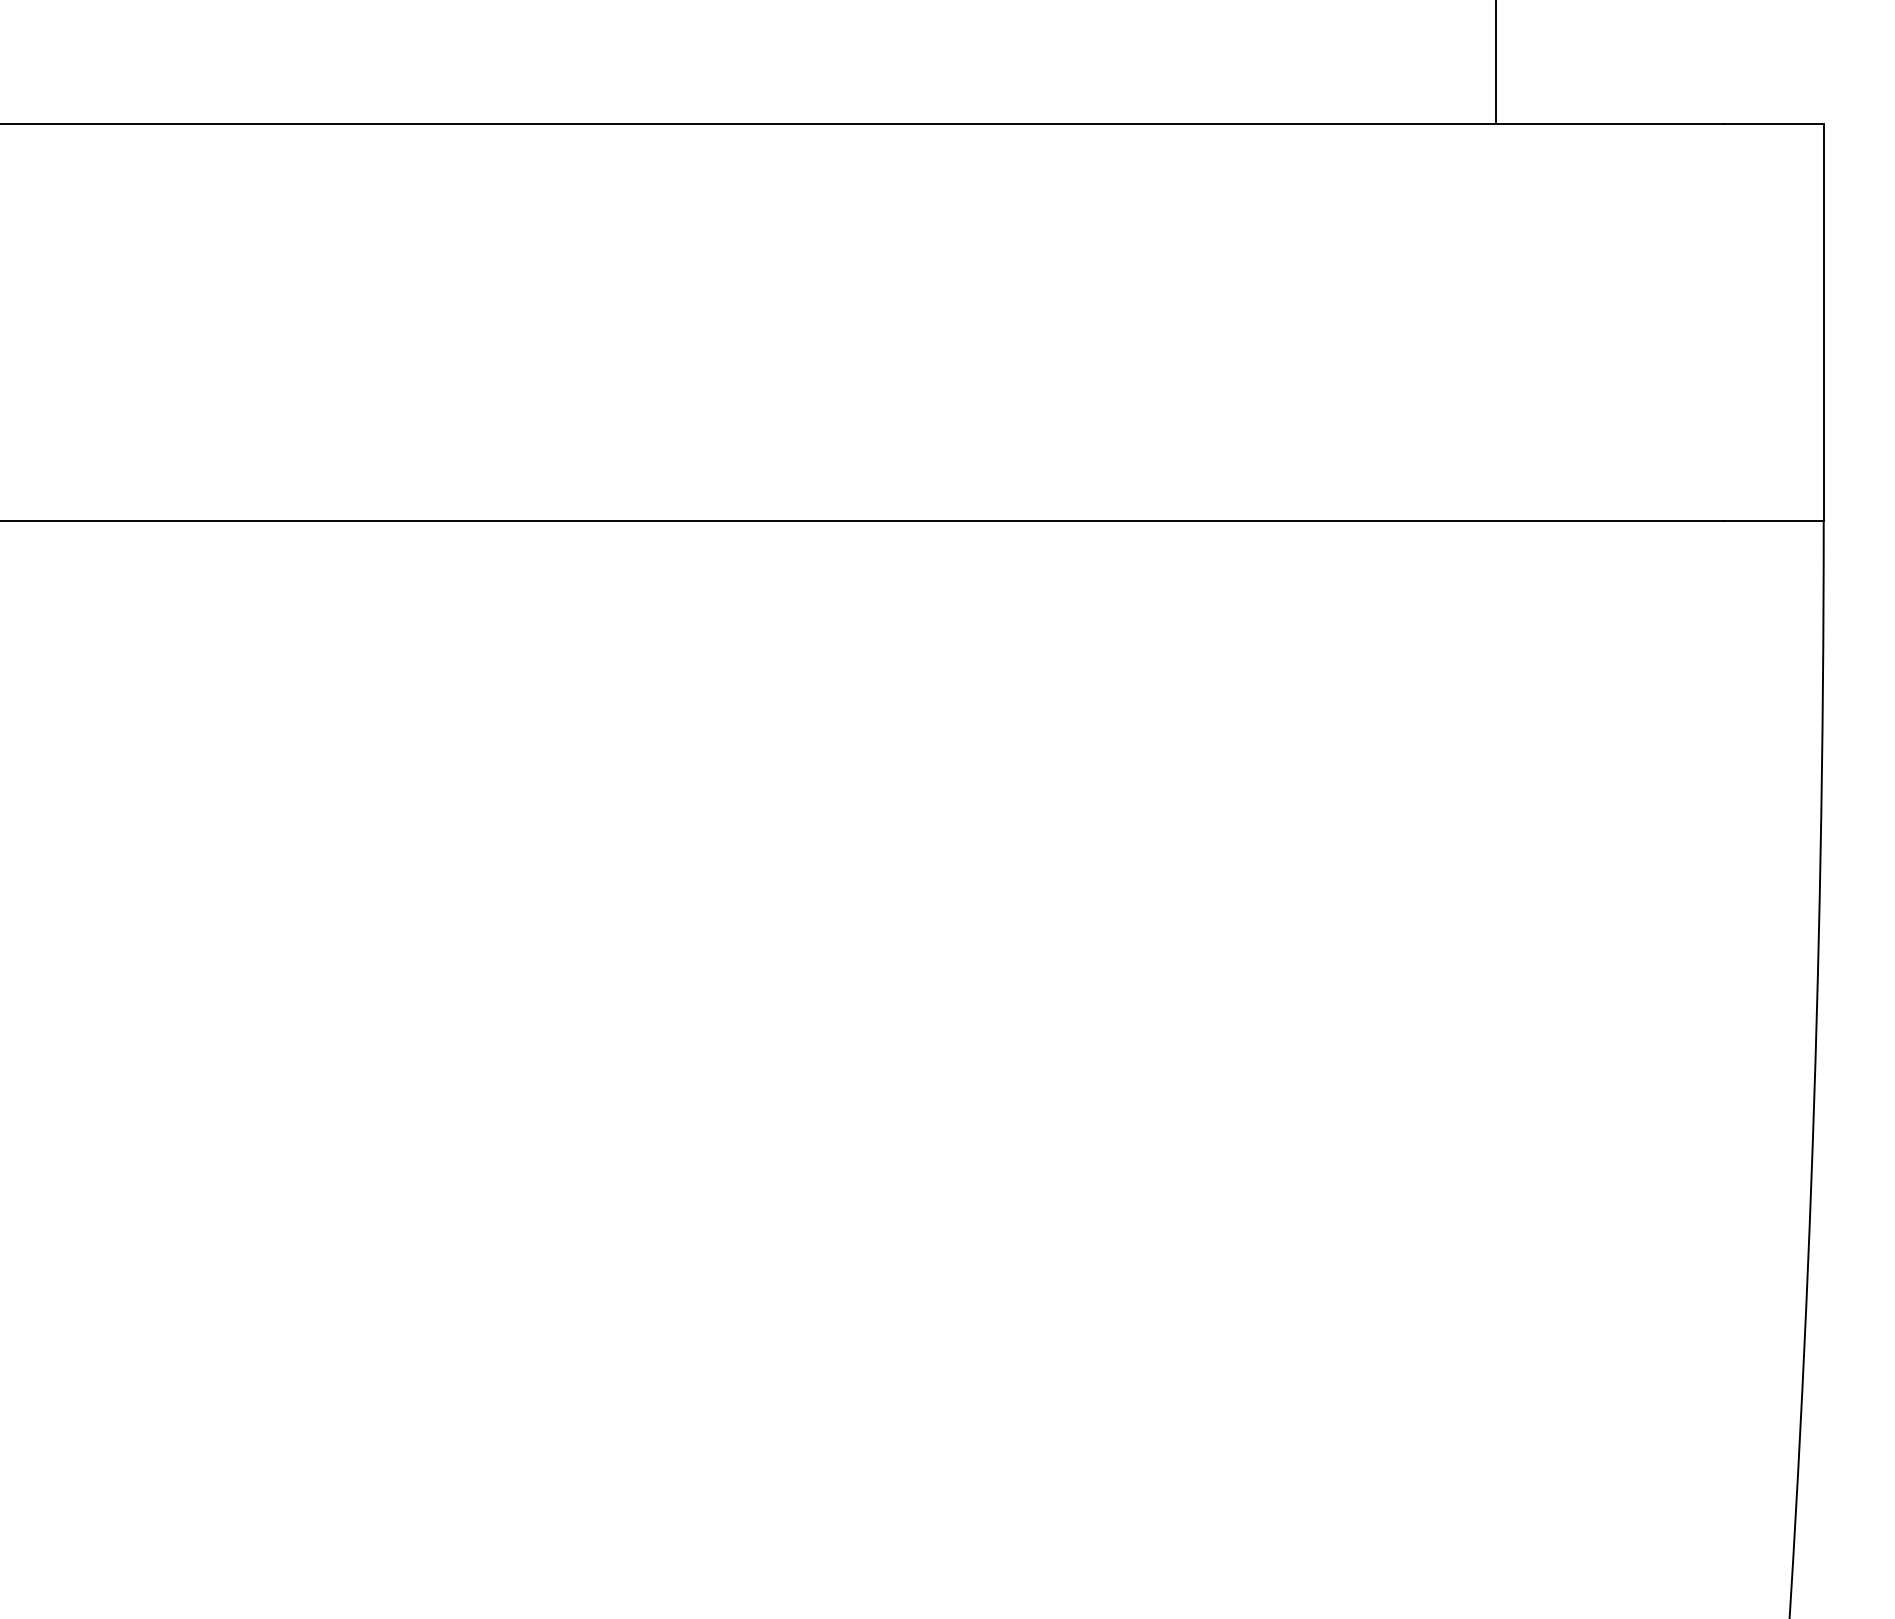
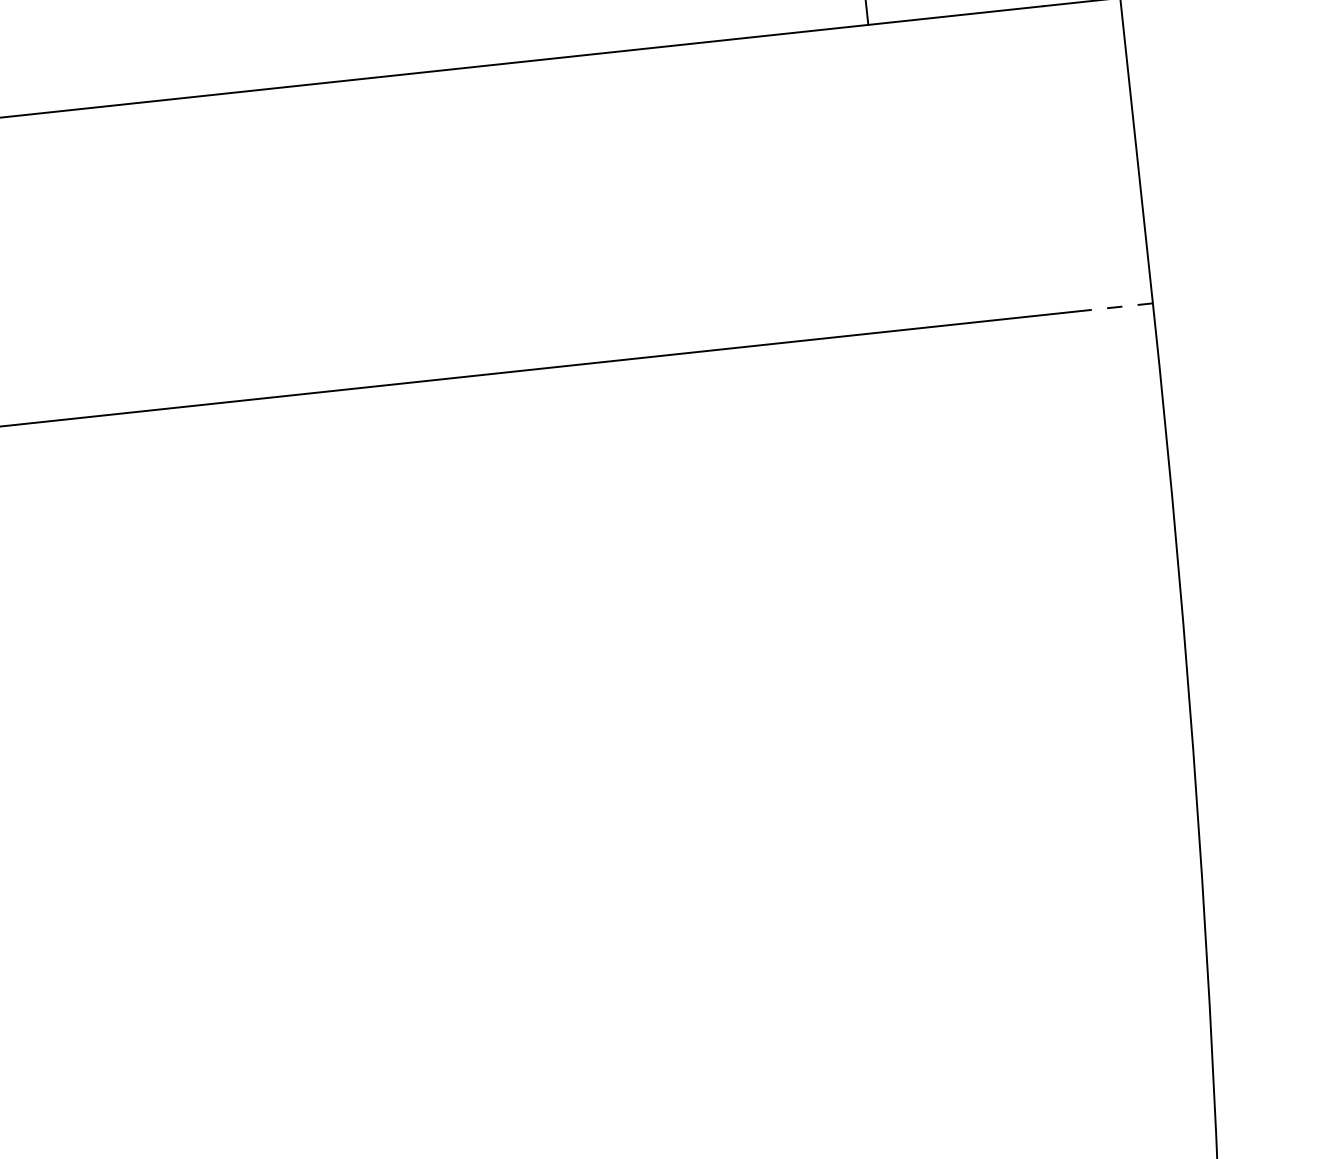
line: (1773, 521) -> (1114, 307), solid -> dashed

